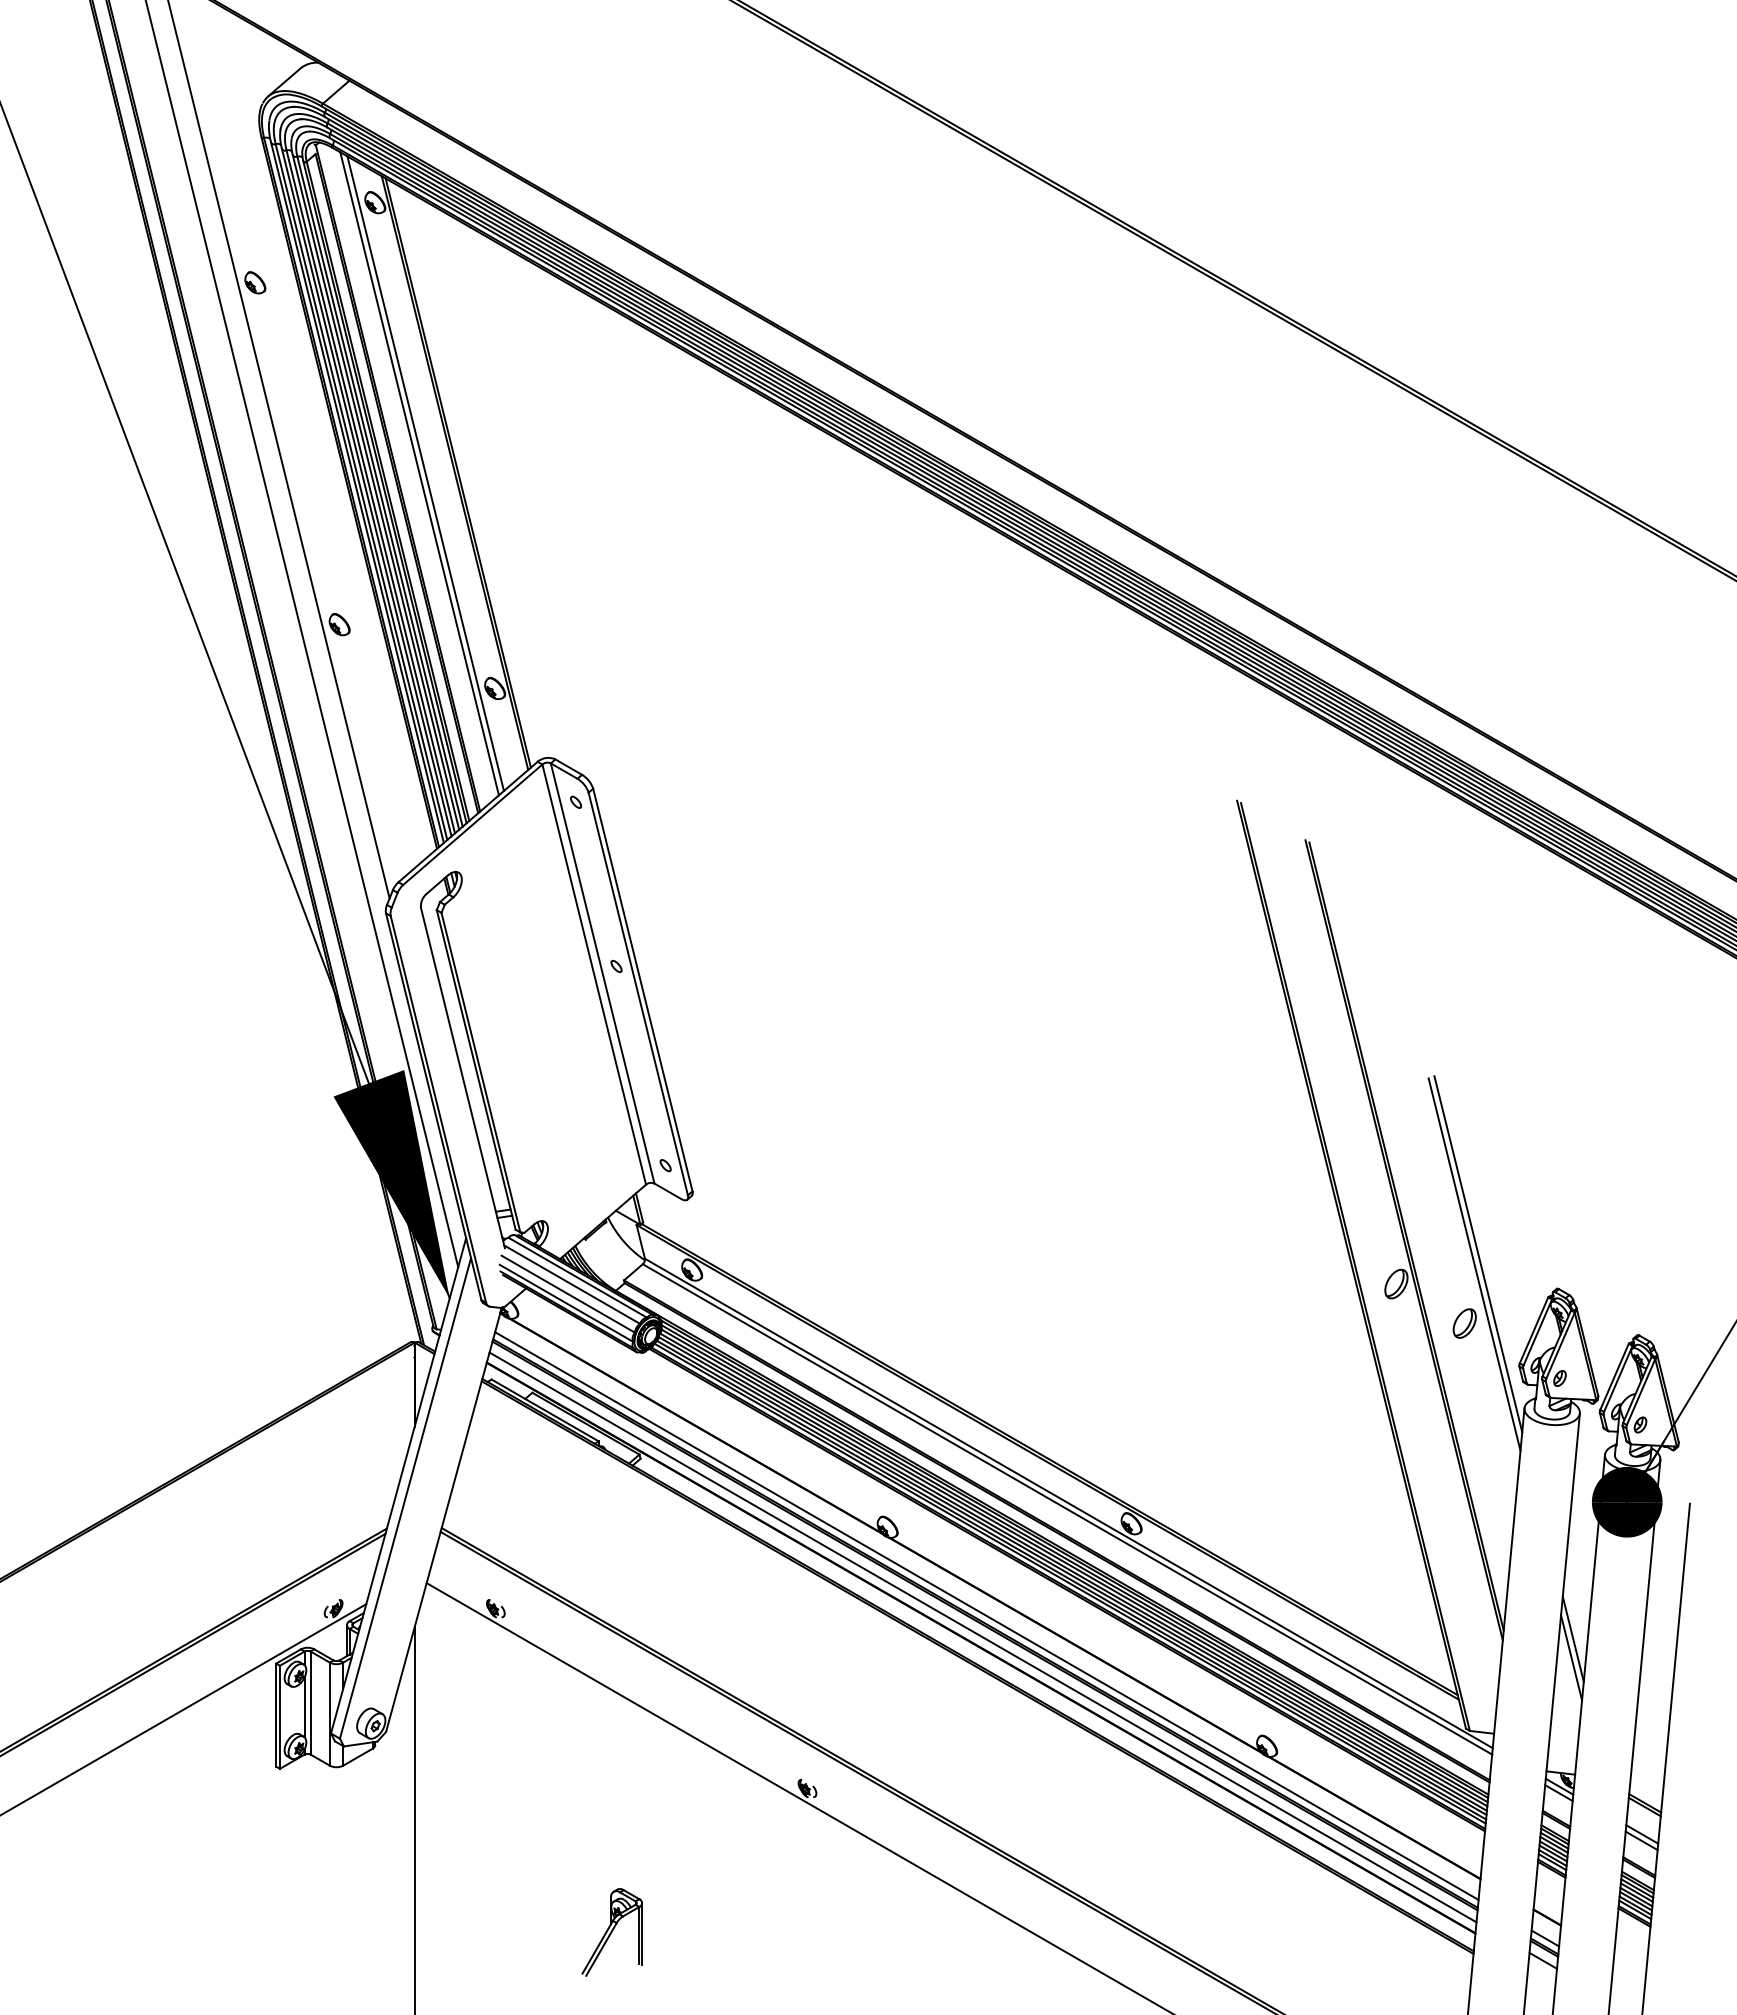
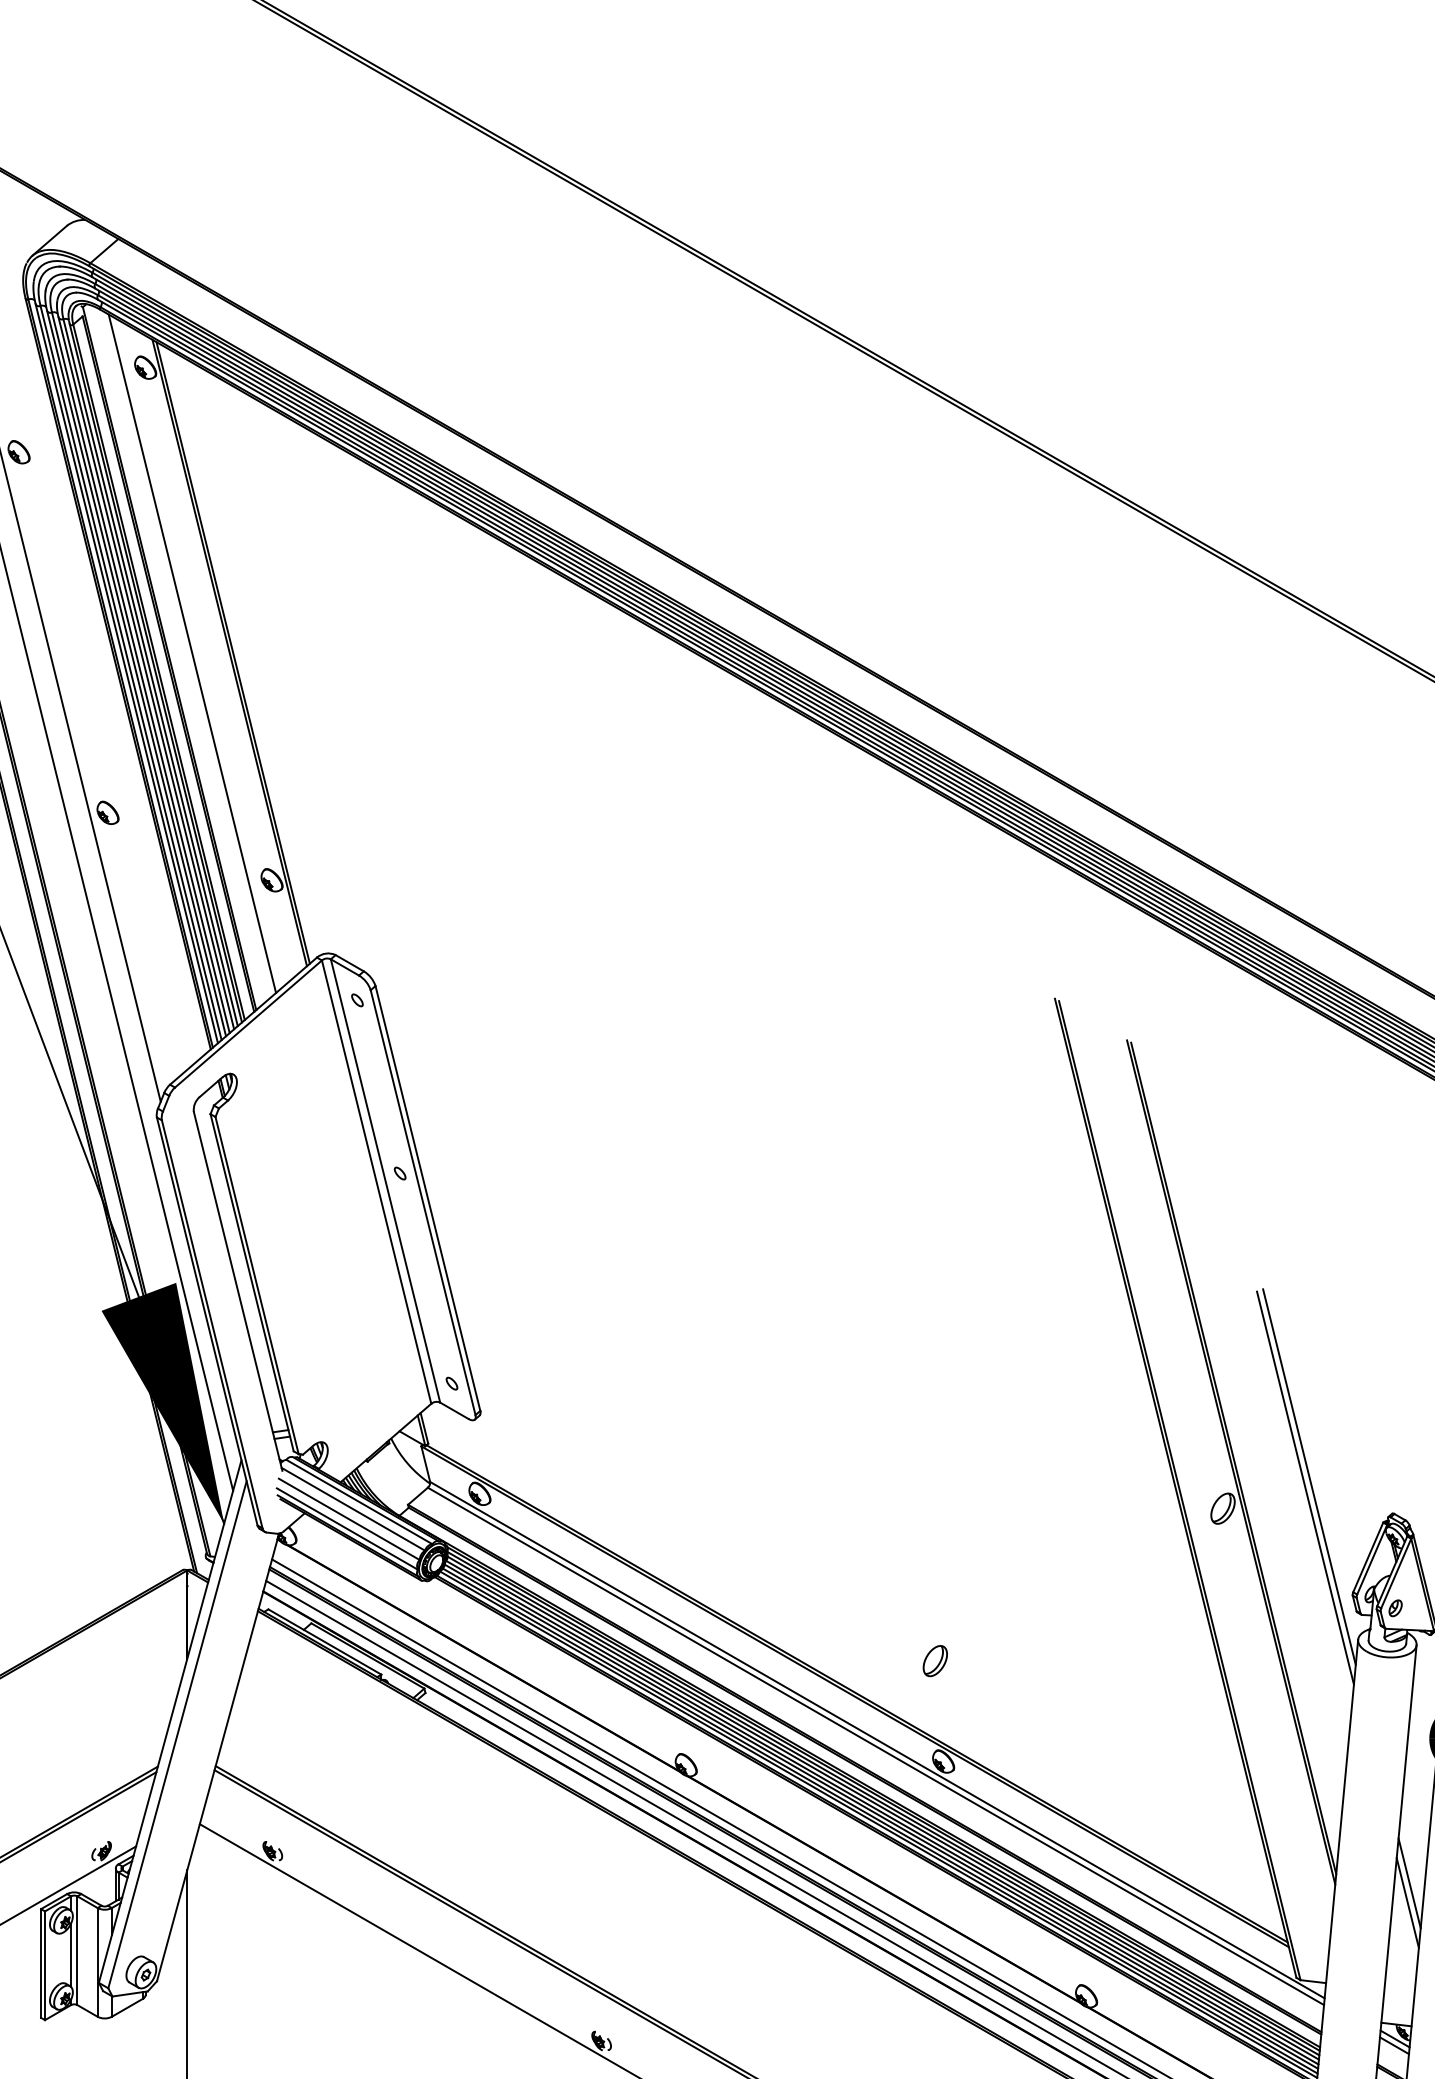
line: (425, 473) -> (198, 653), removed
part: (1464, 1323) -> (935, 1661), moved

